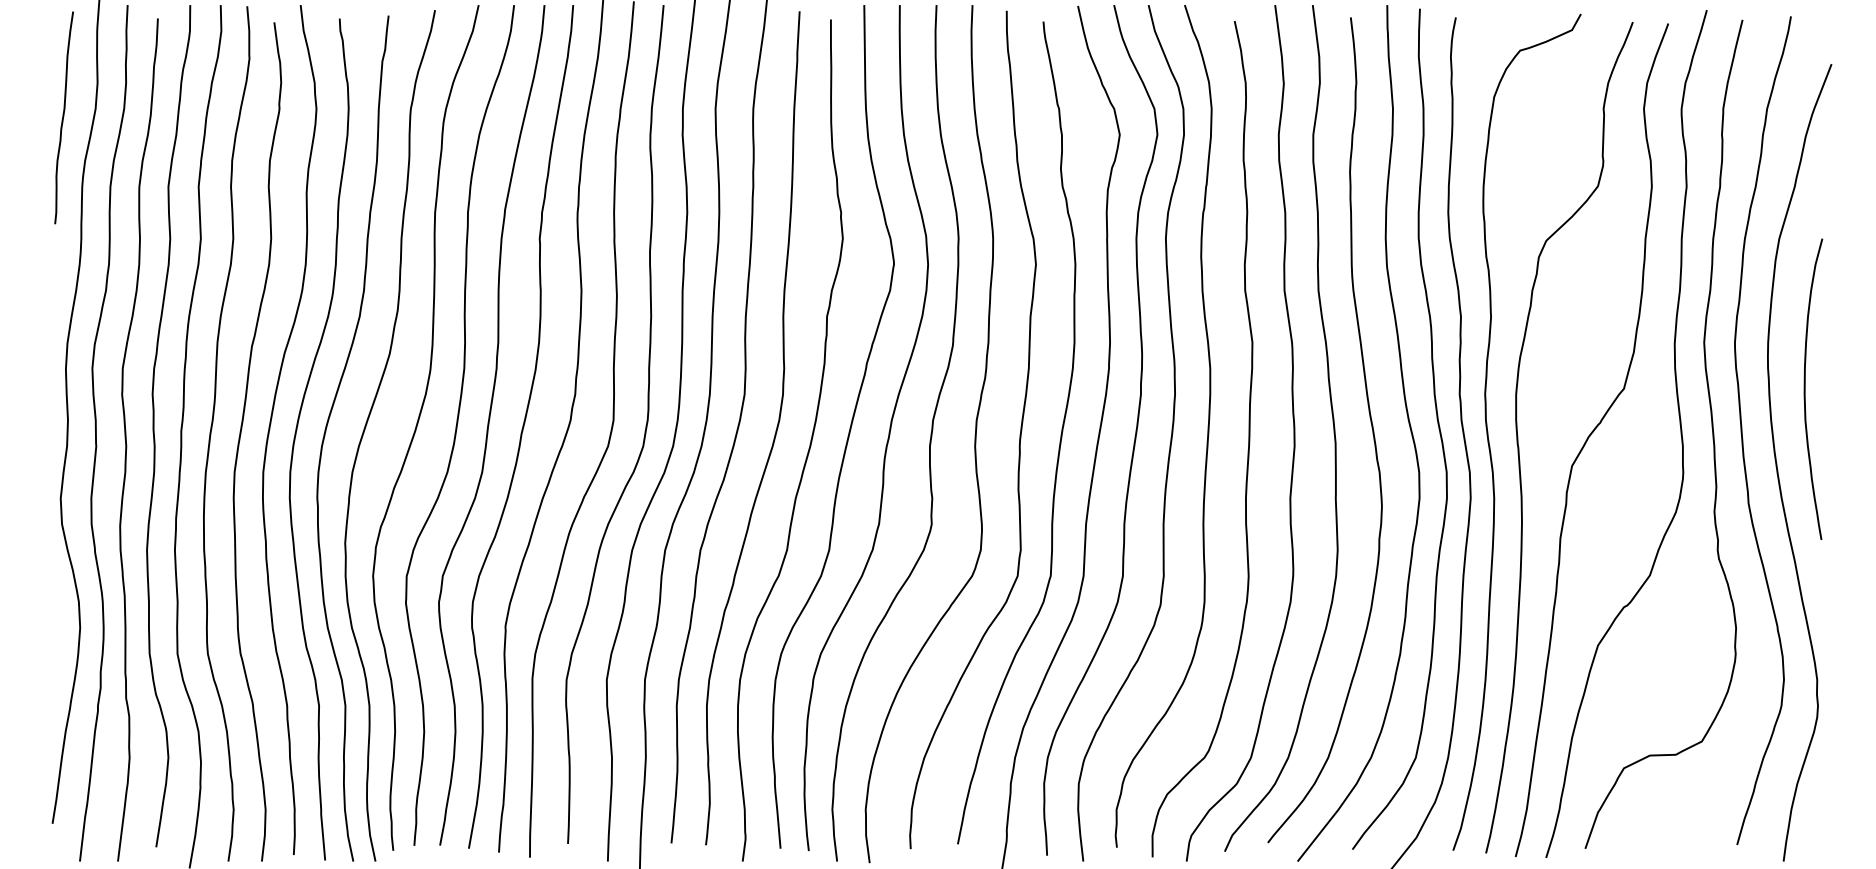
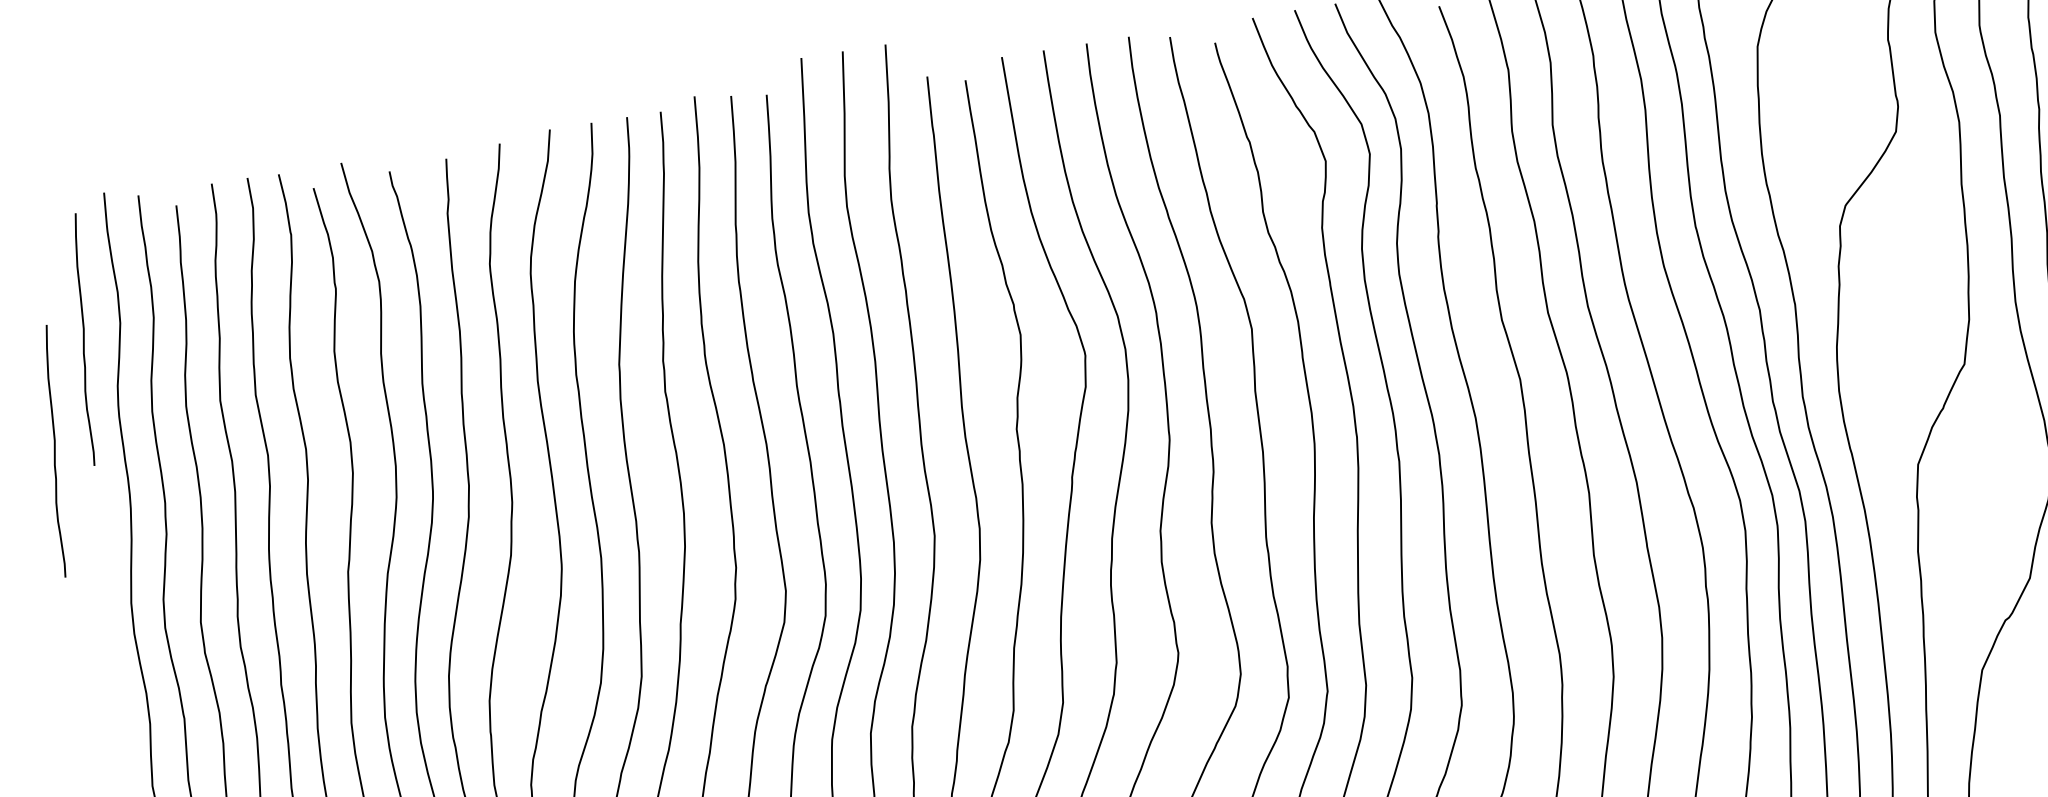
curve: (24, 206) -> (55, 450), added

